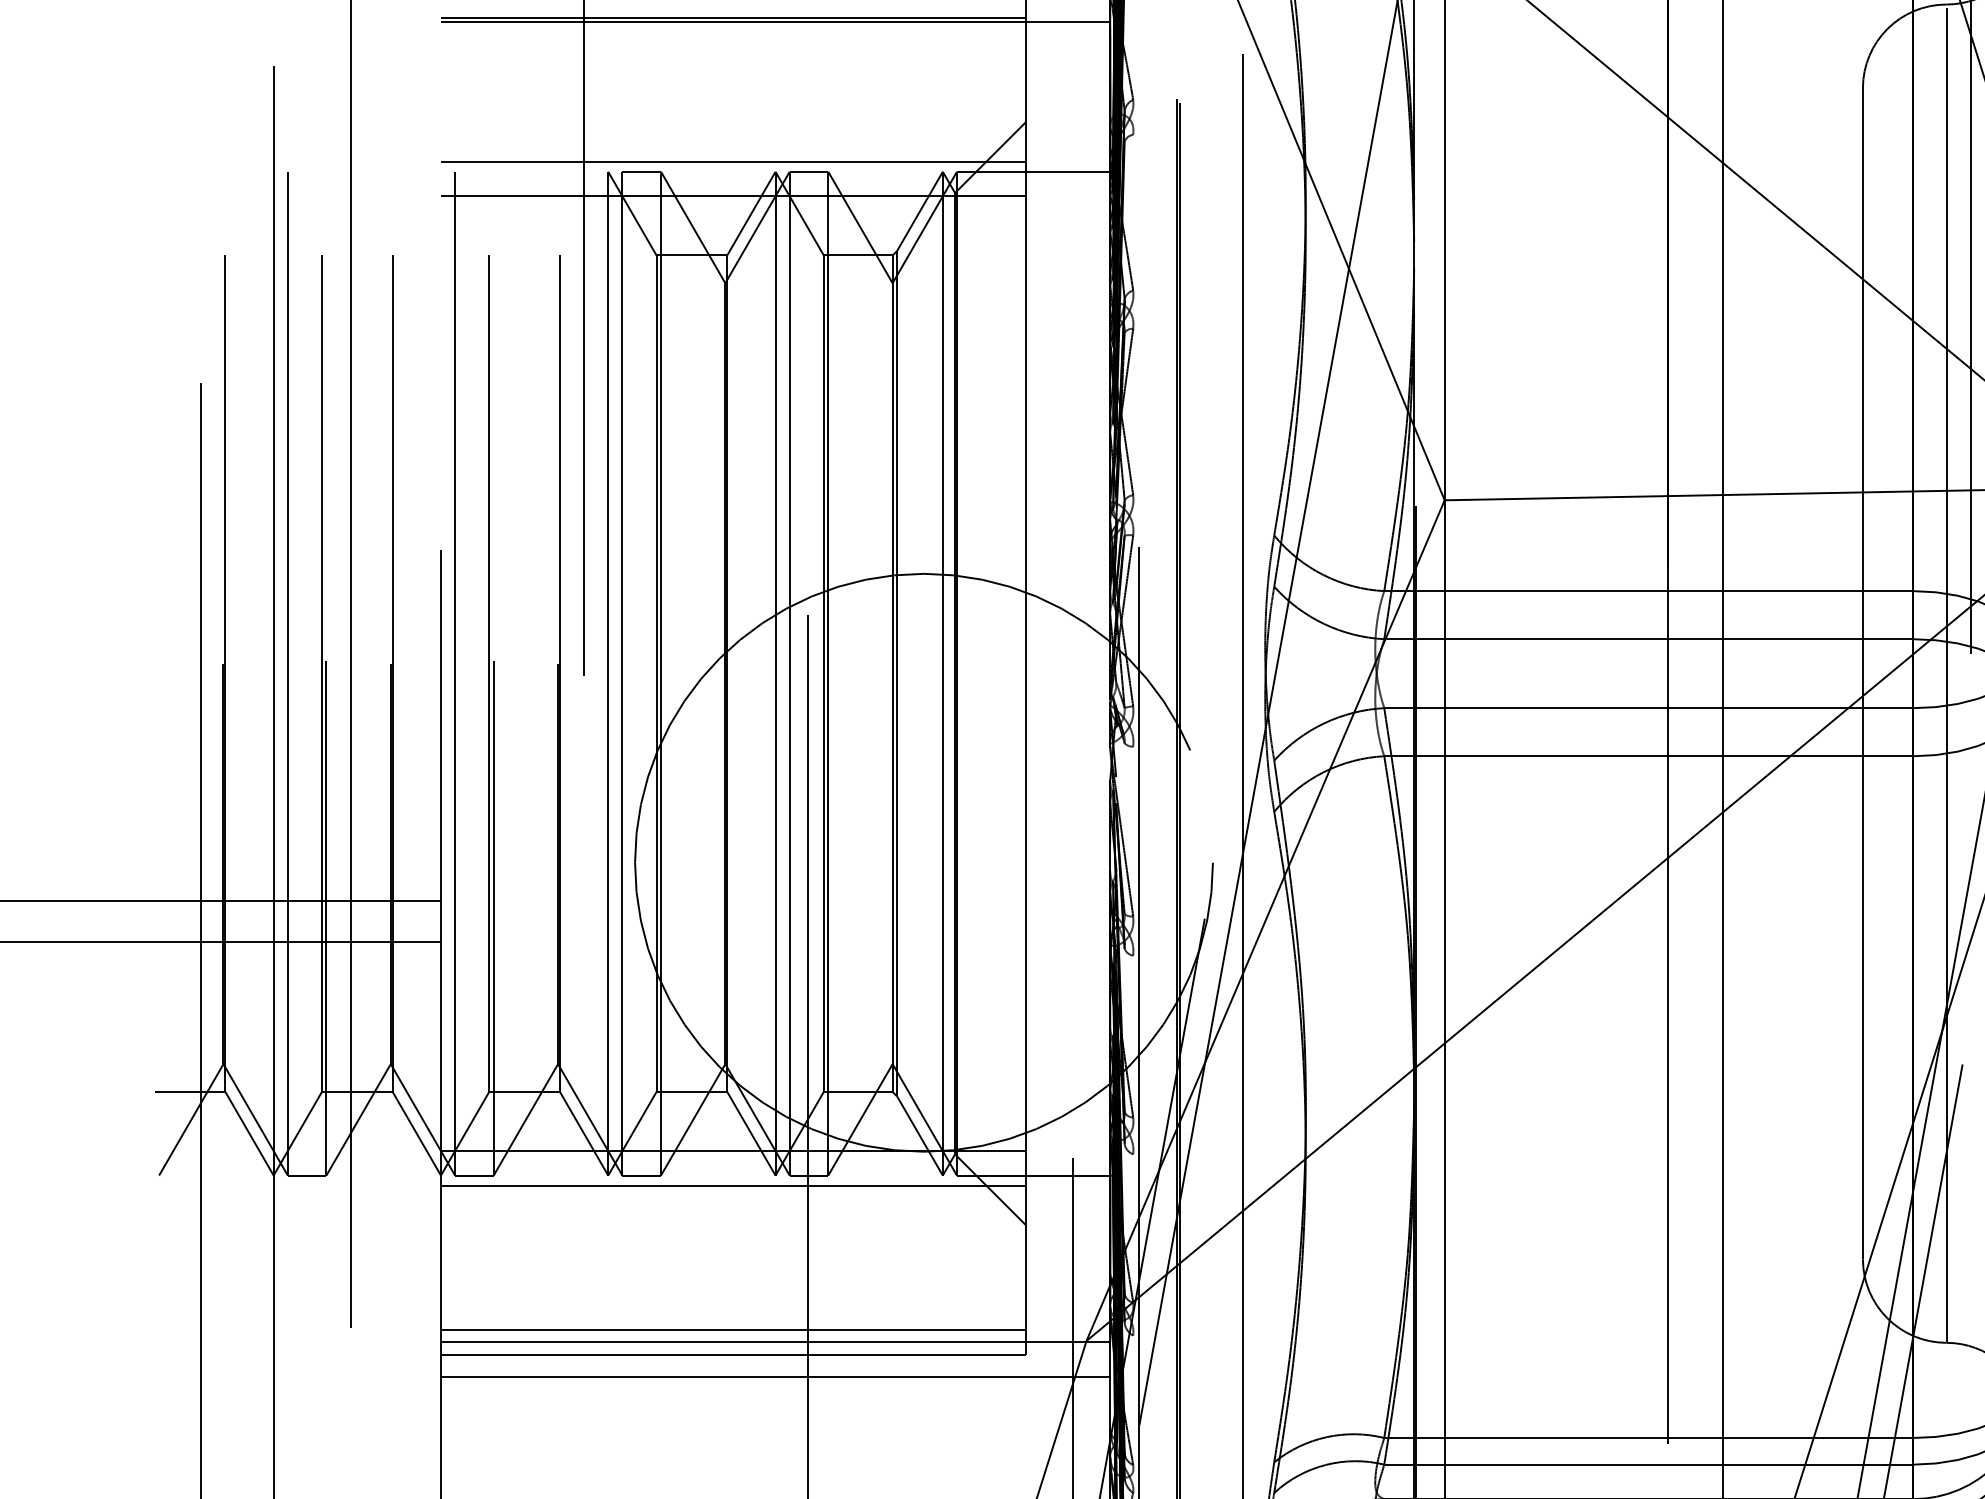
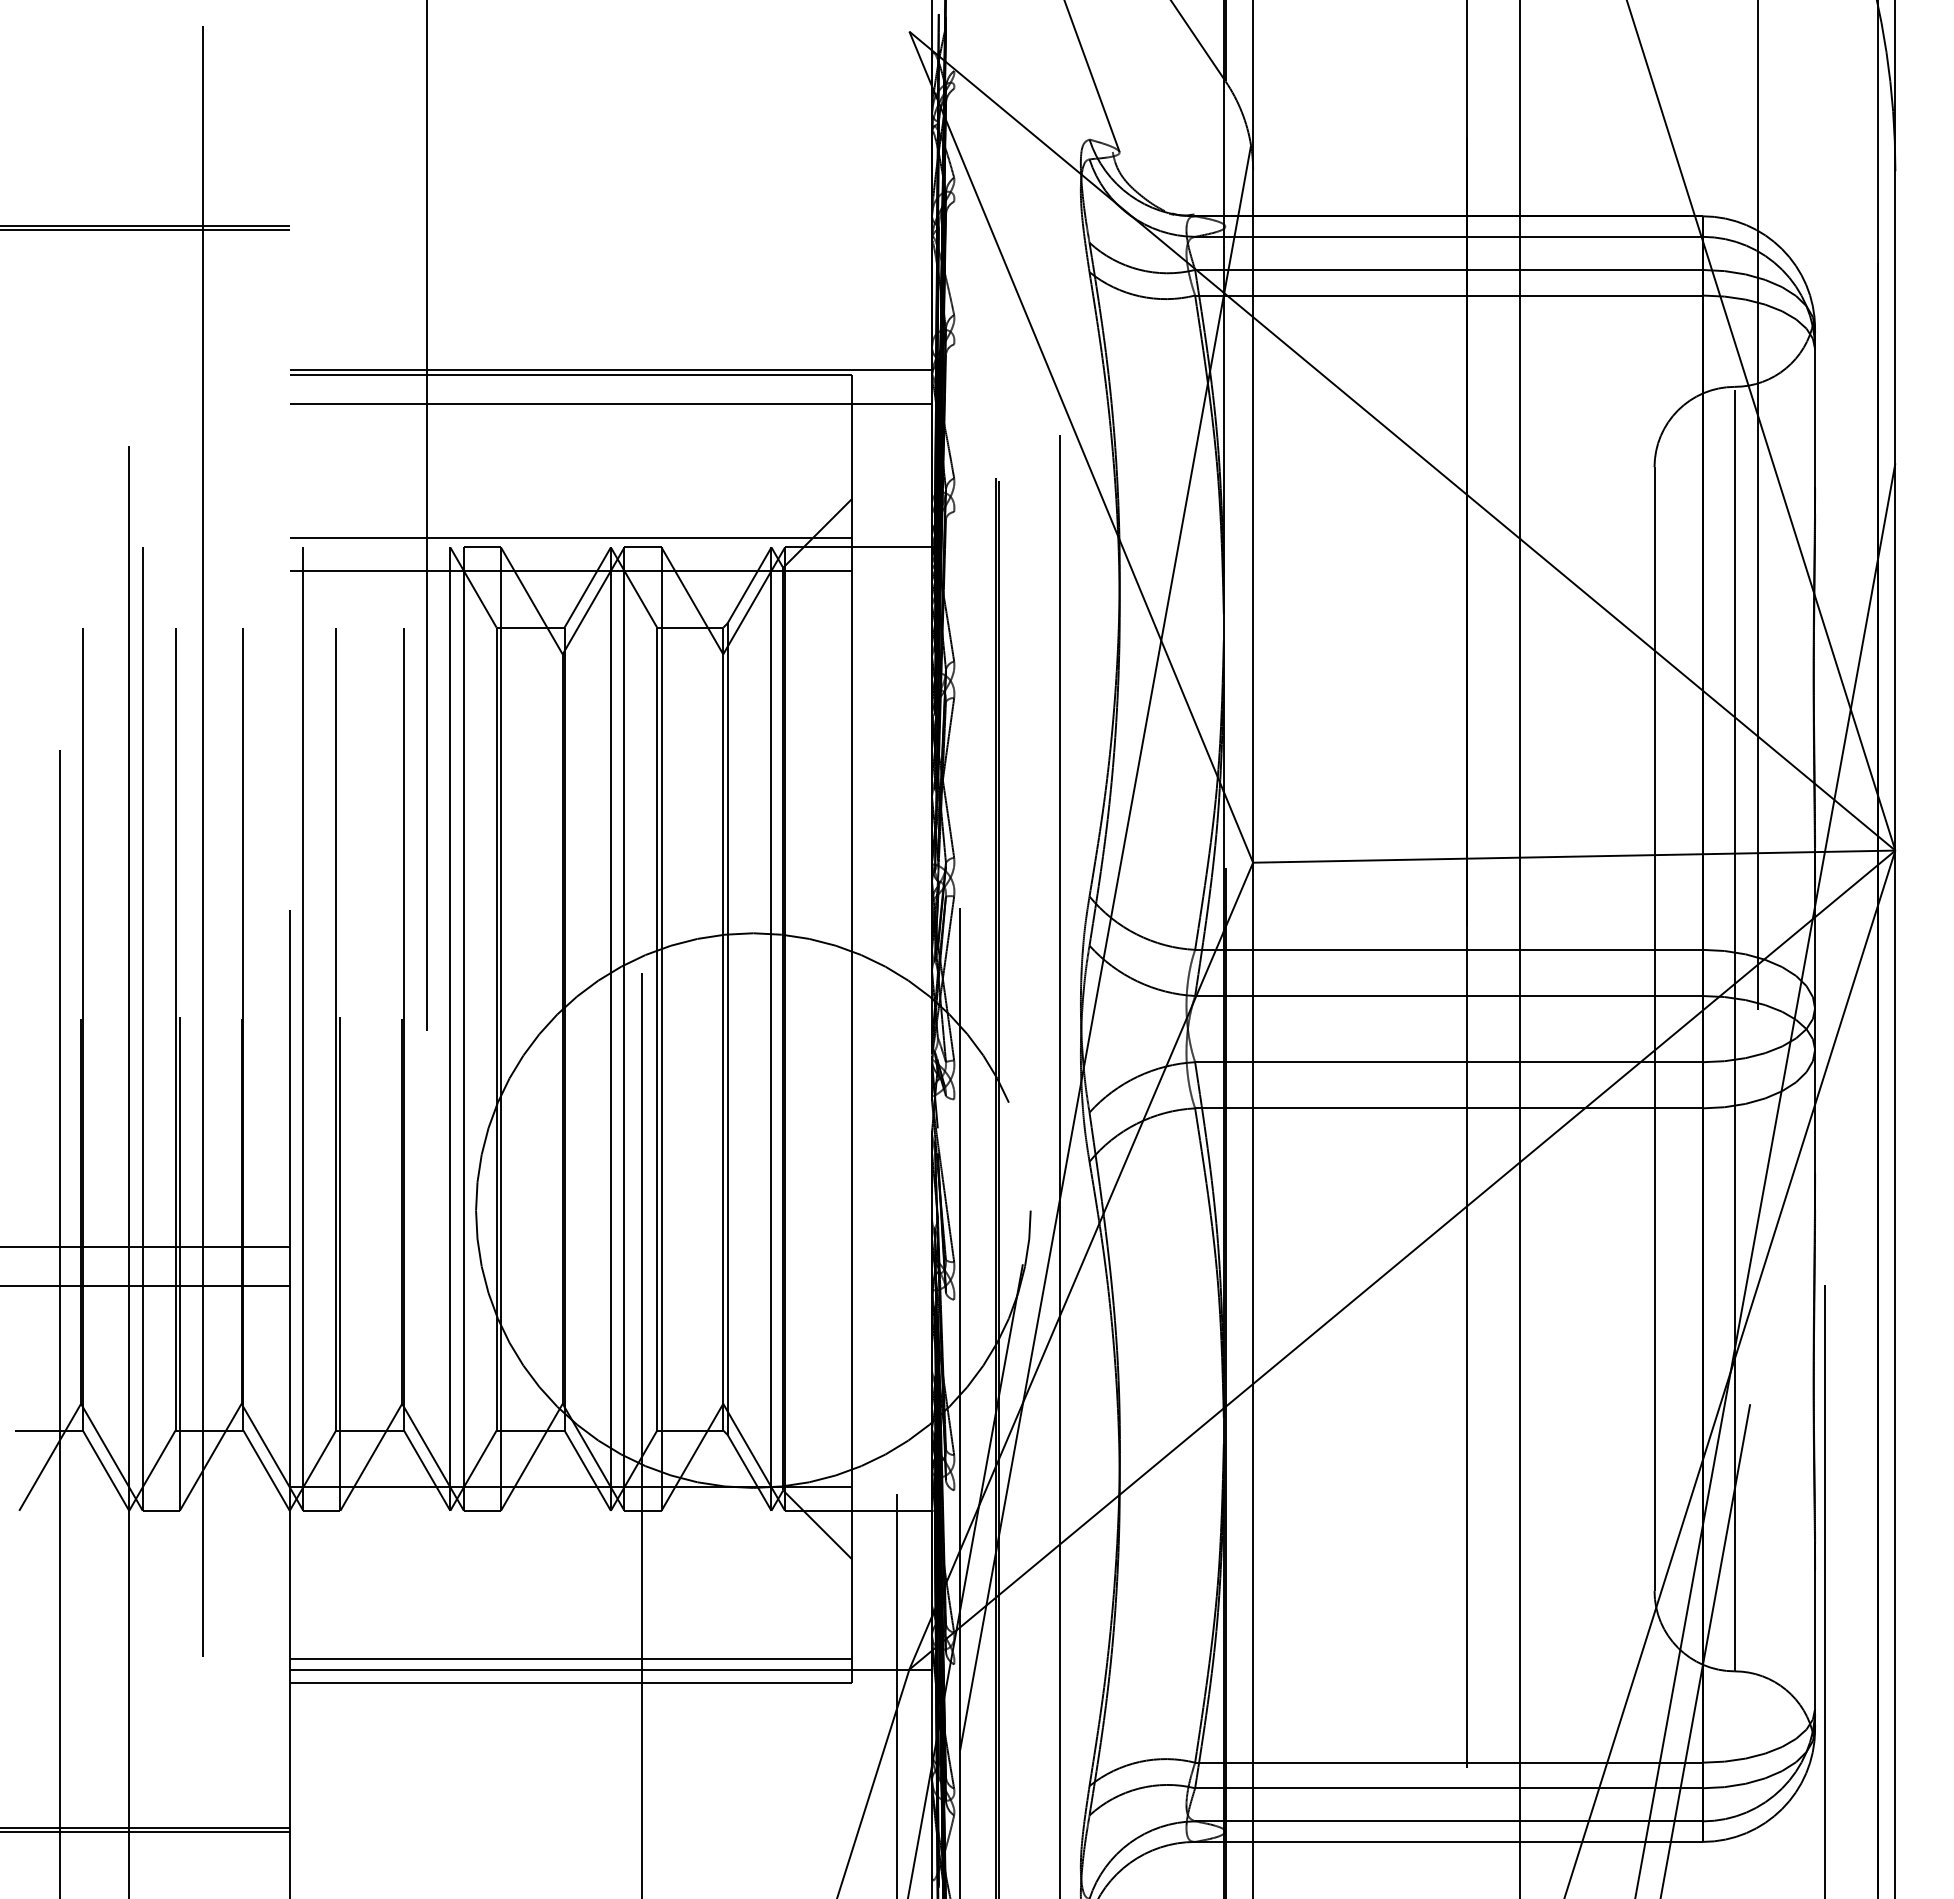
line: (733, 17) -> (570, 399), removed
line: (733, 1185) -> (570, 1520), removed
line: (775, 1376) -> (610, 1703), removed

